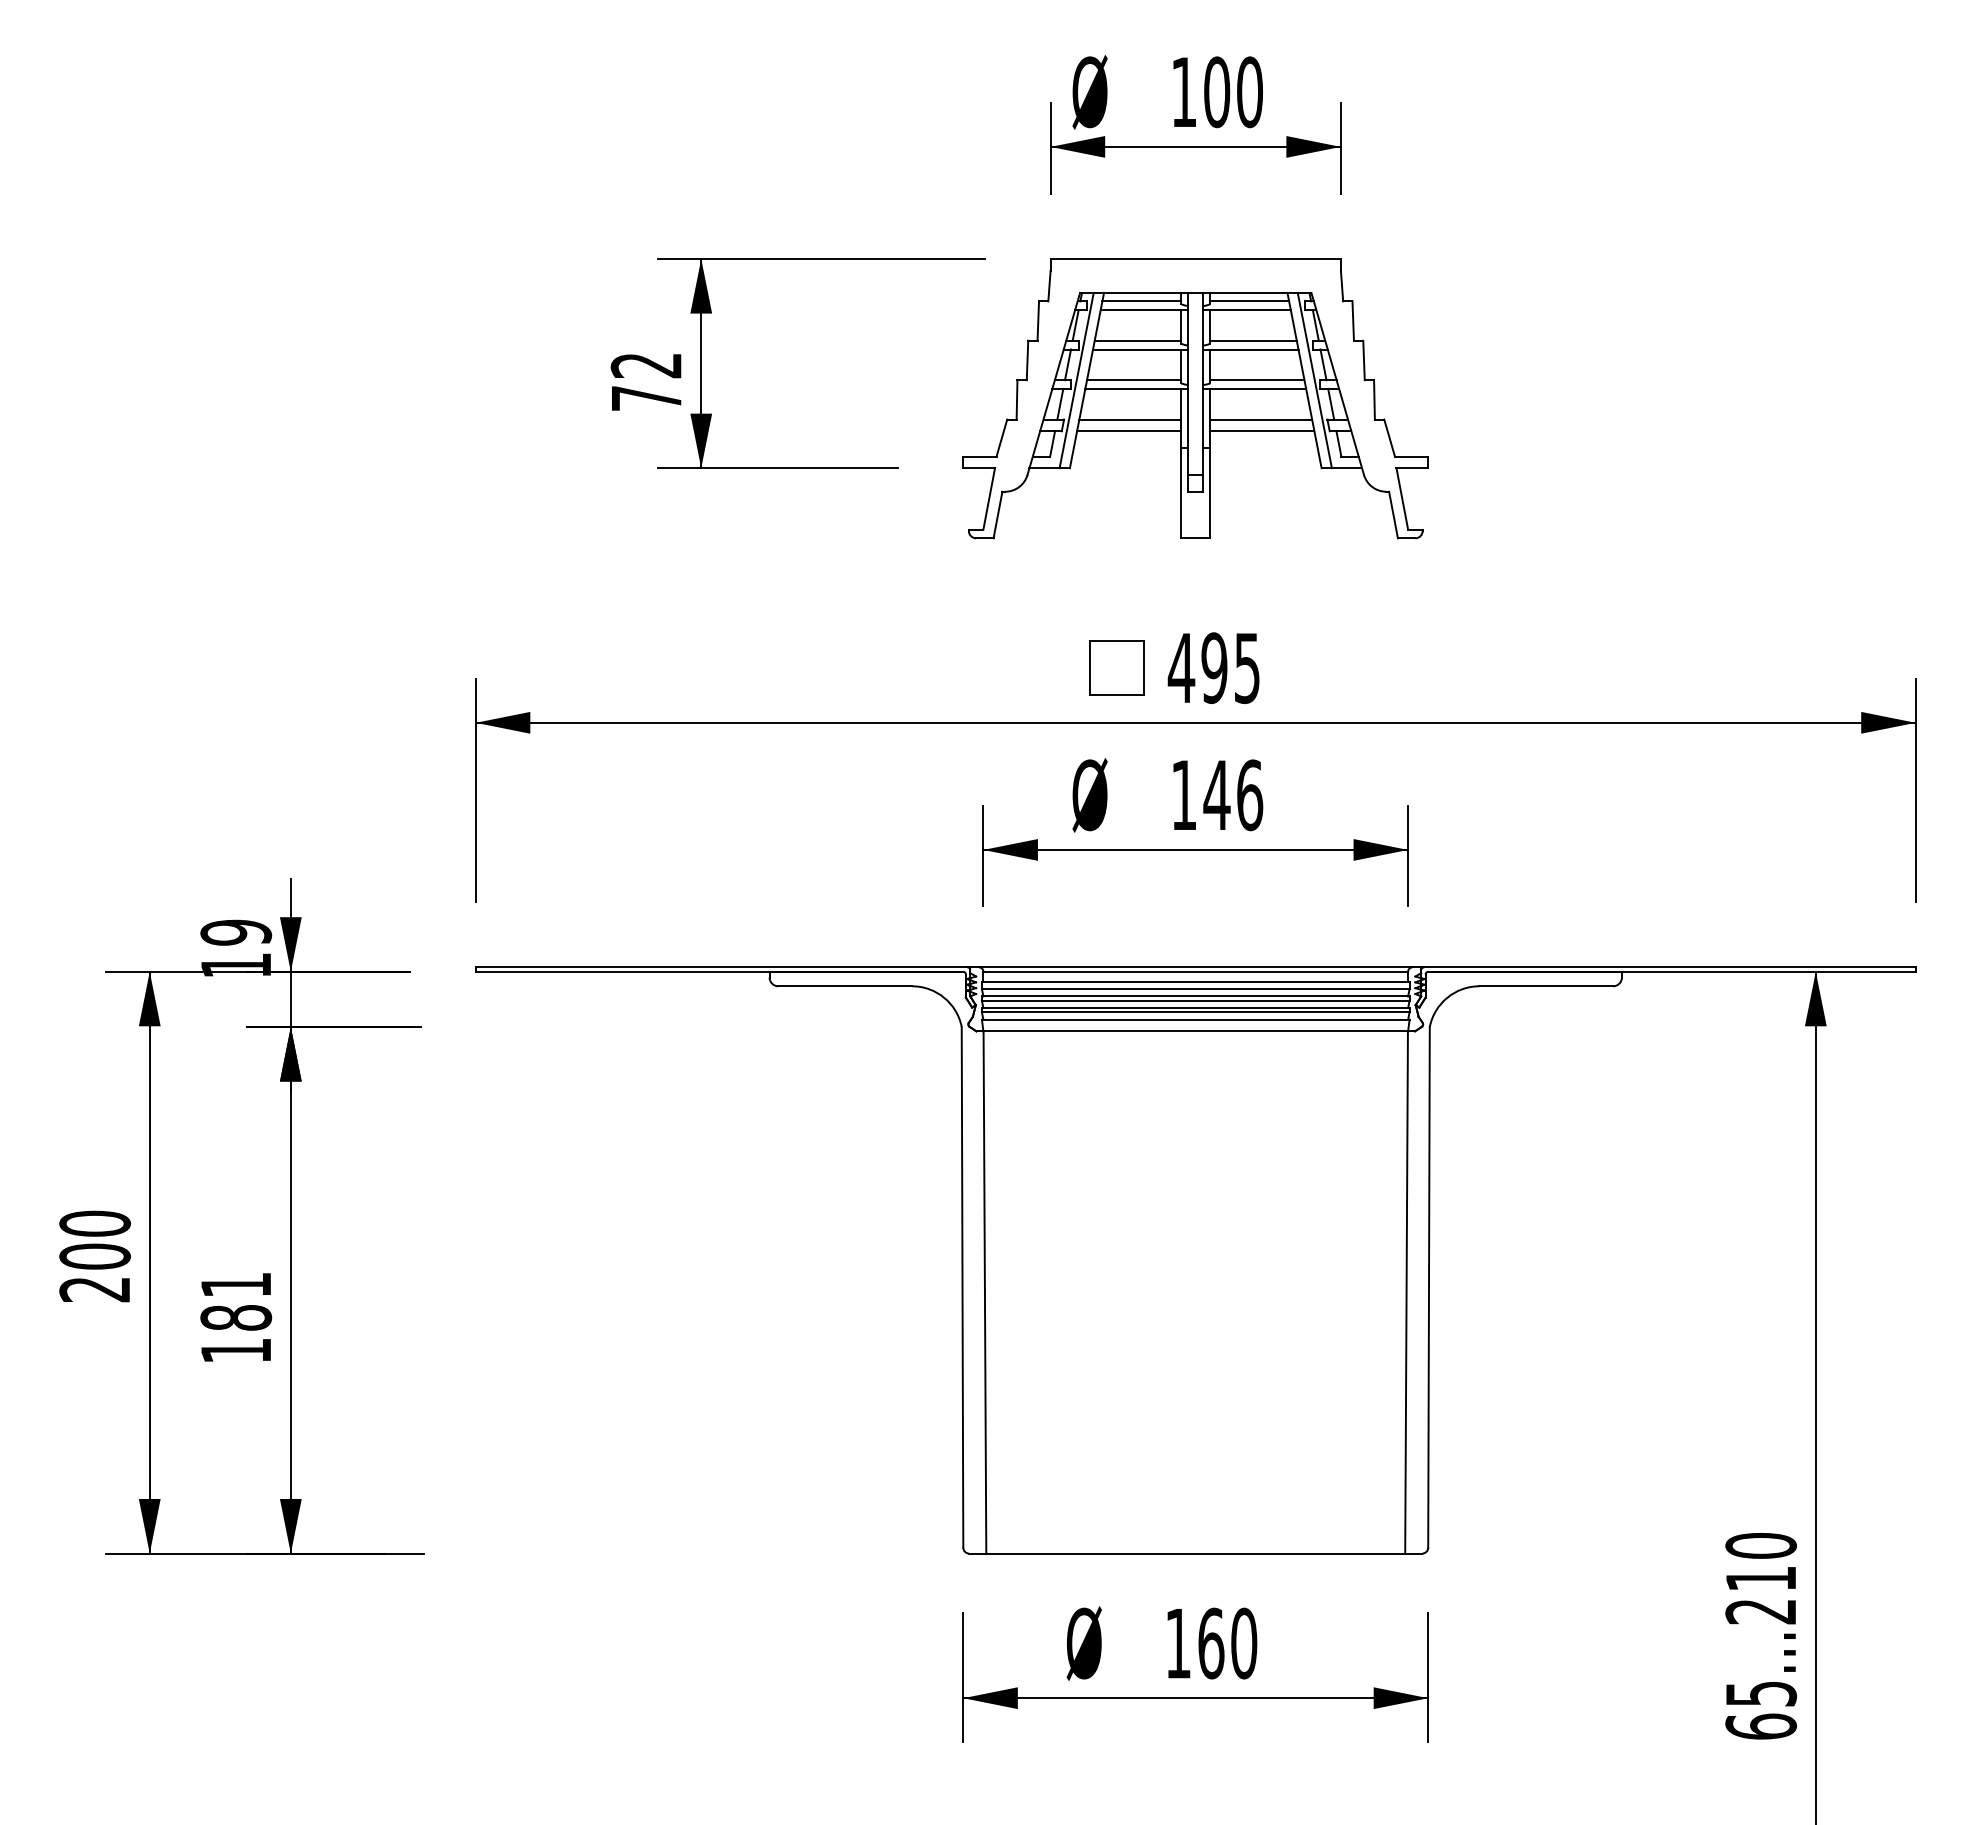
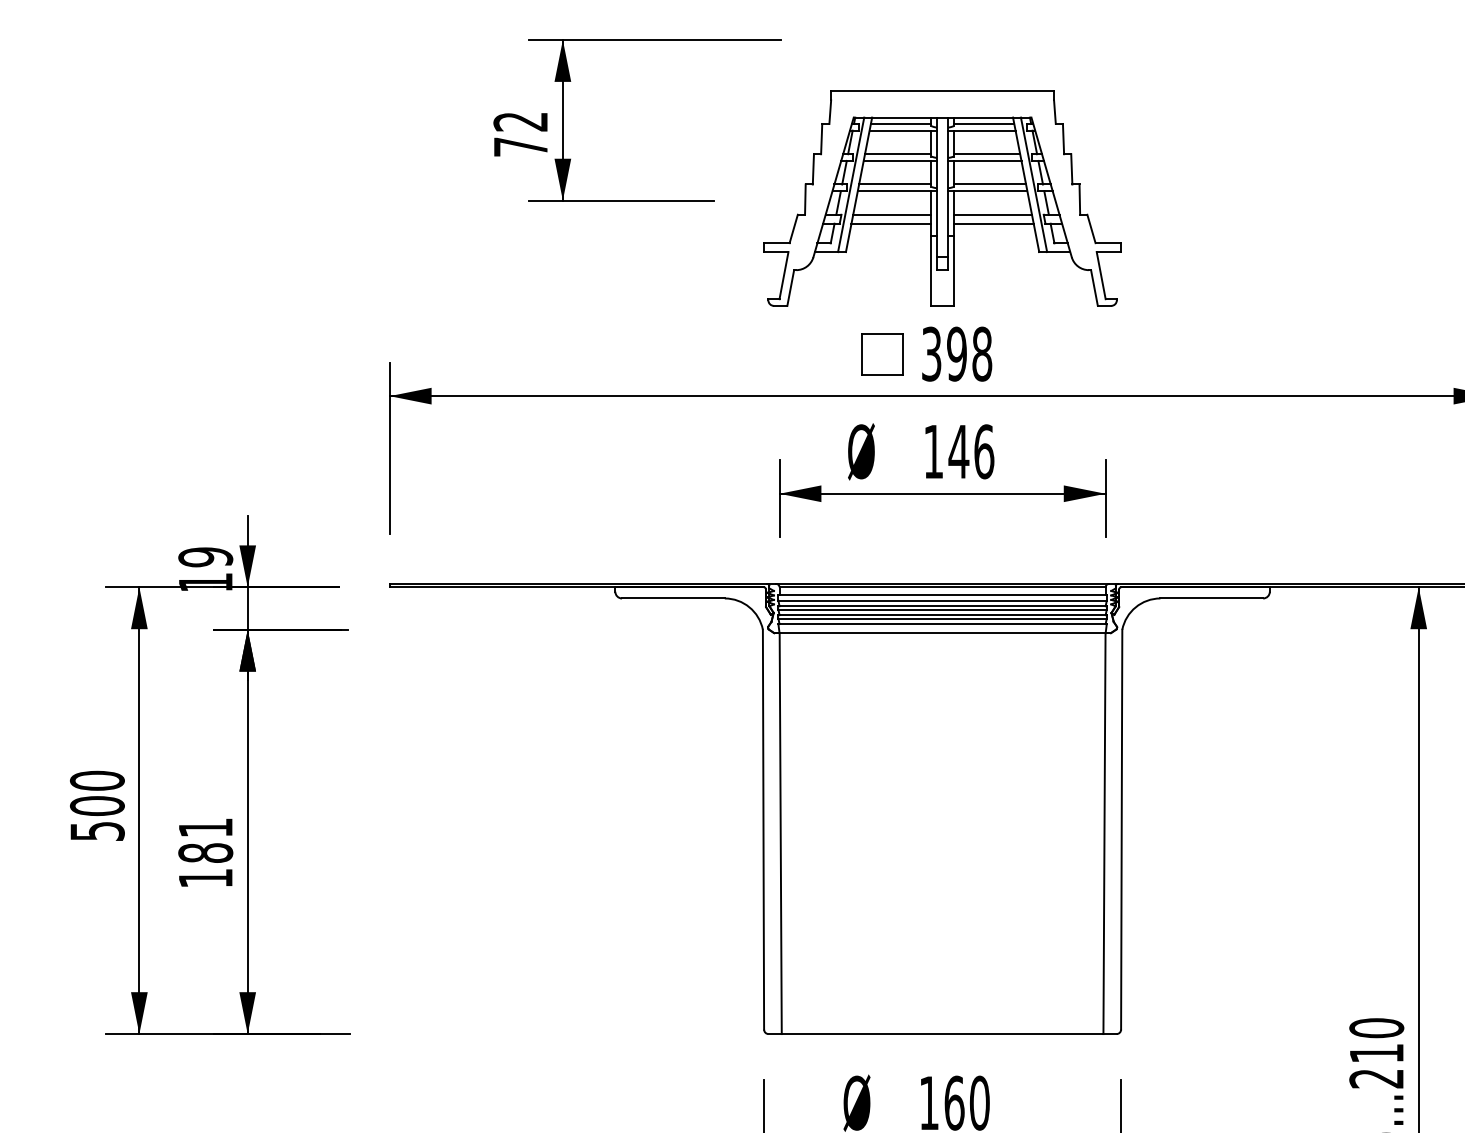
part: (1195, 398) -> (942, 198), moved
text: (1213, 668) -> (956, 354), 495 -> 398
text: (94, 1289) -> (96, 831), 200 -> 500

